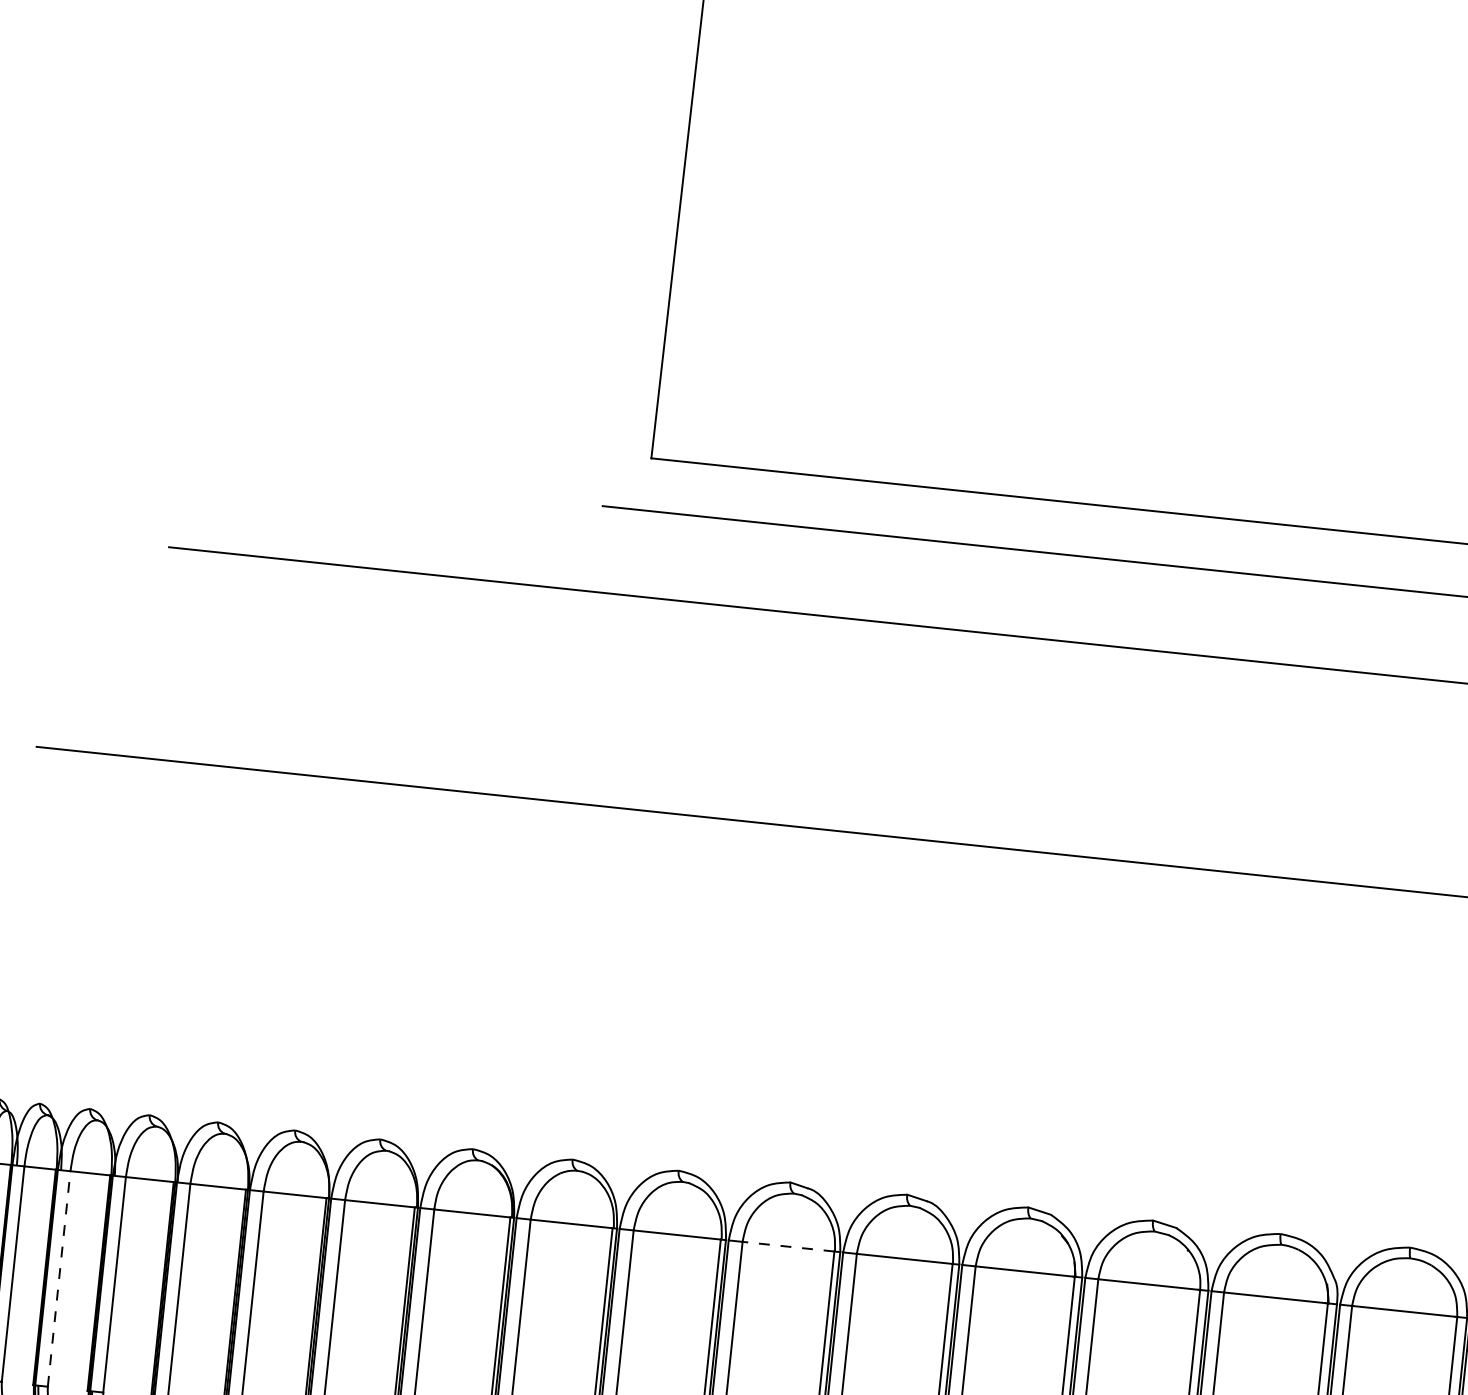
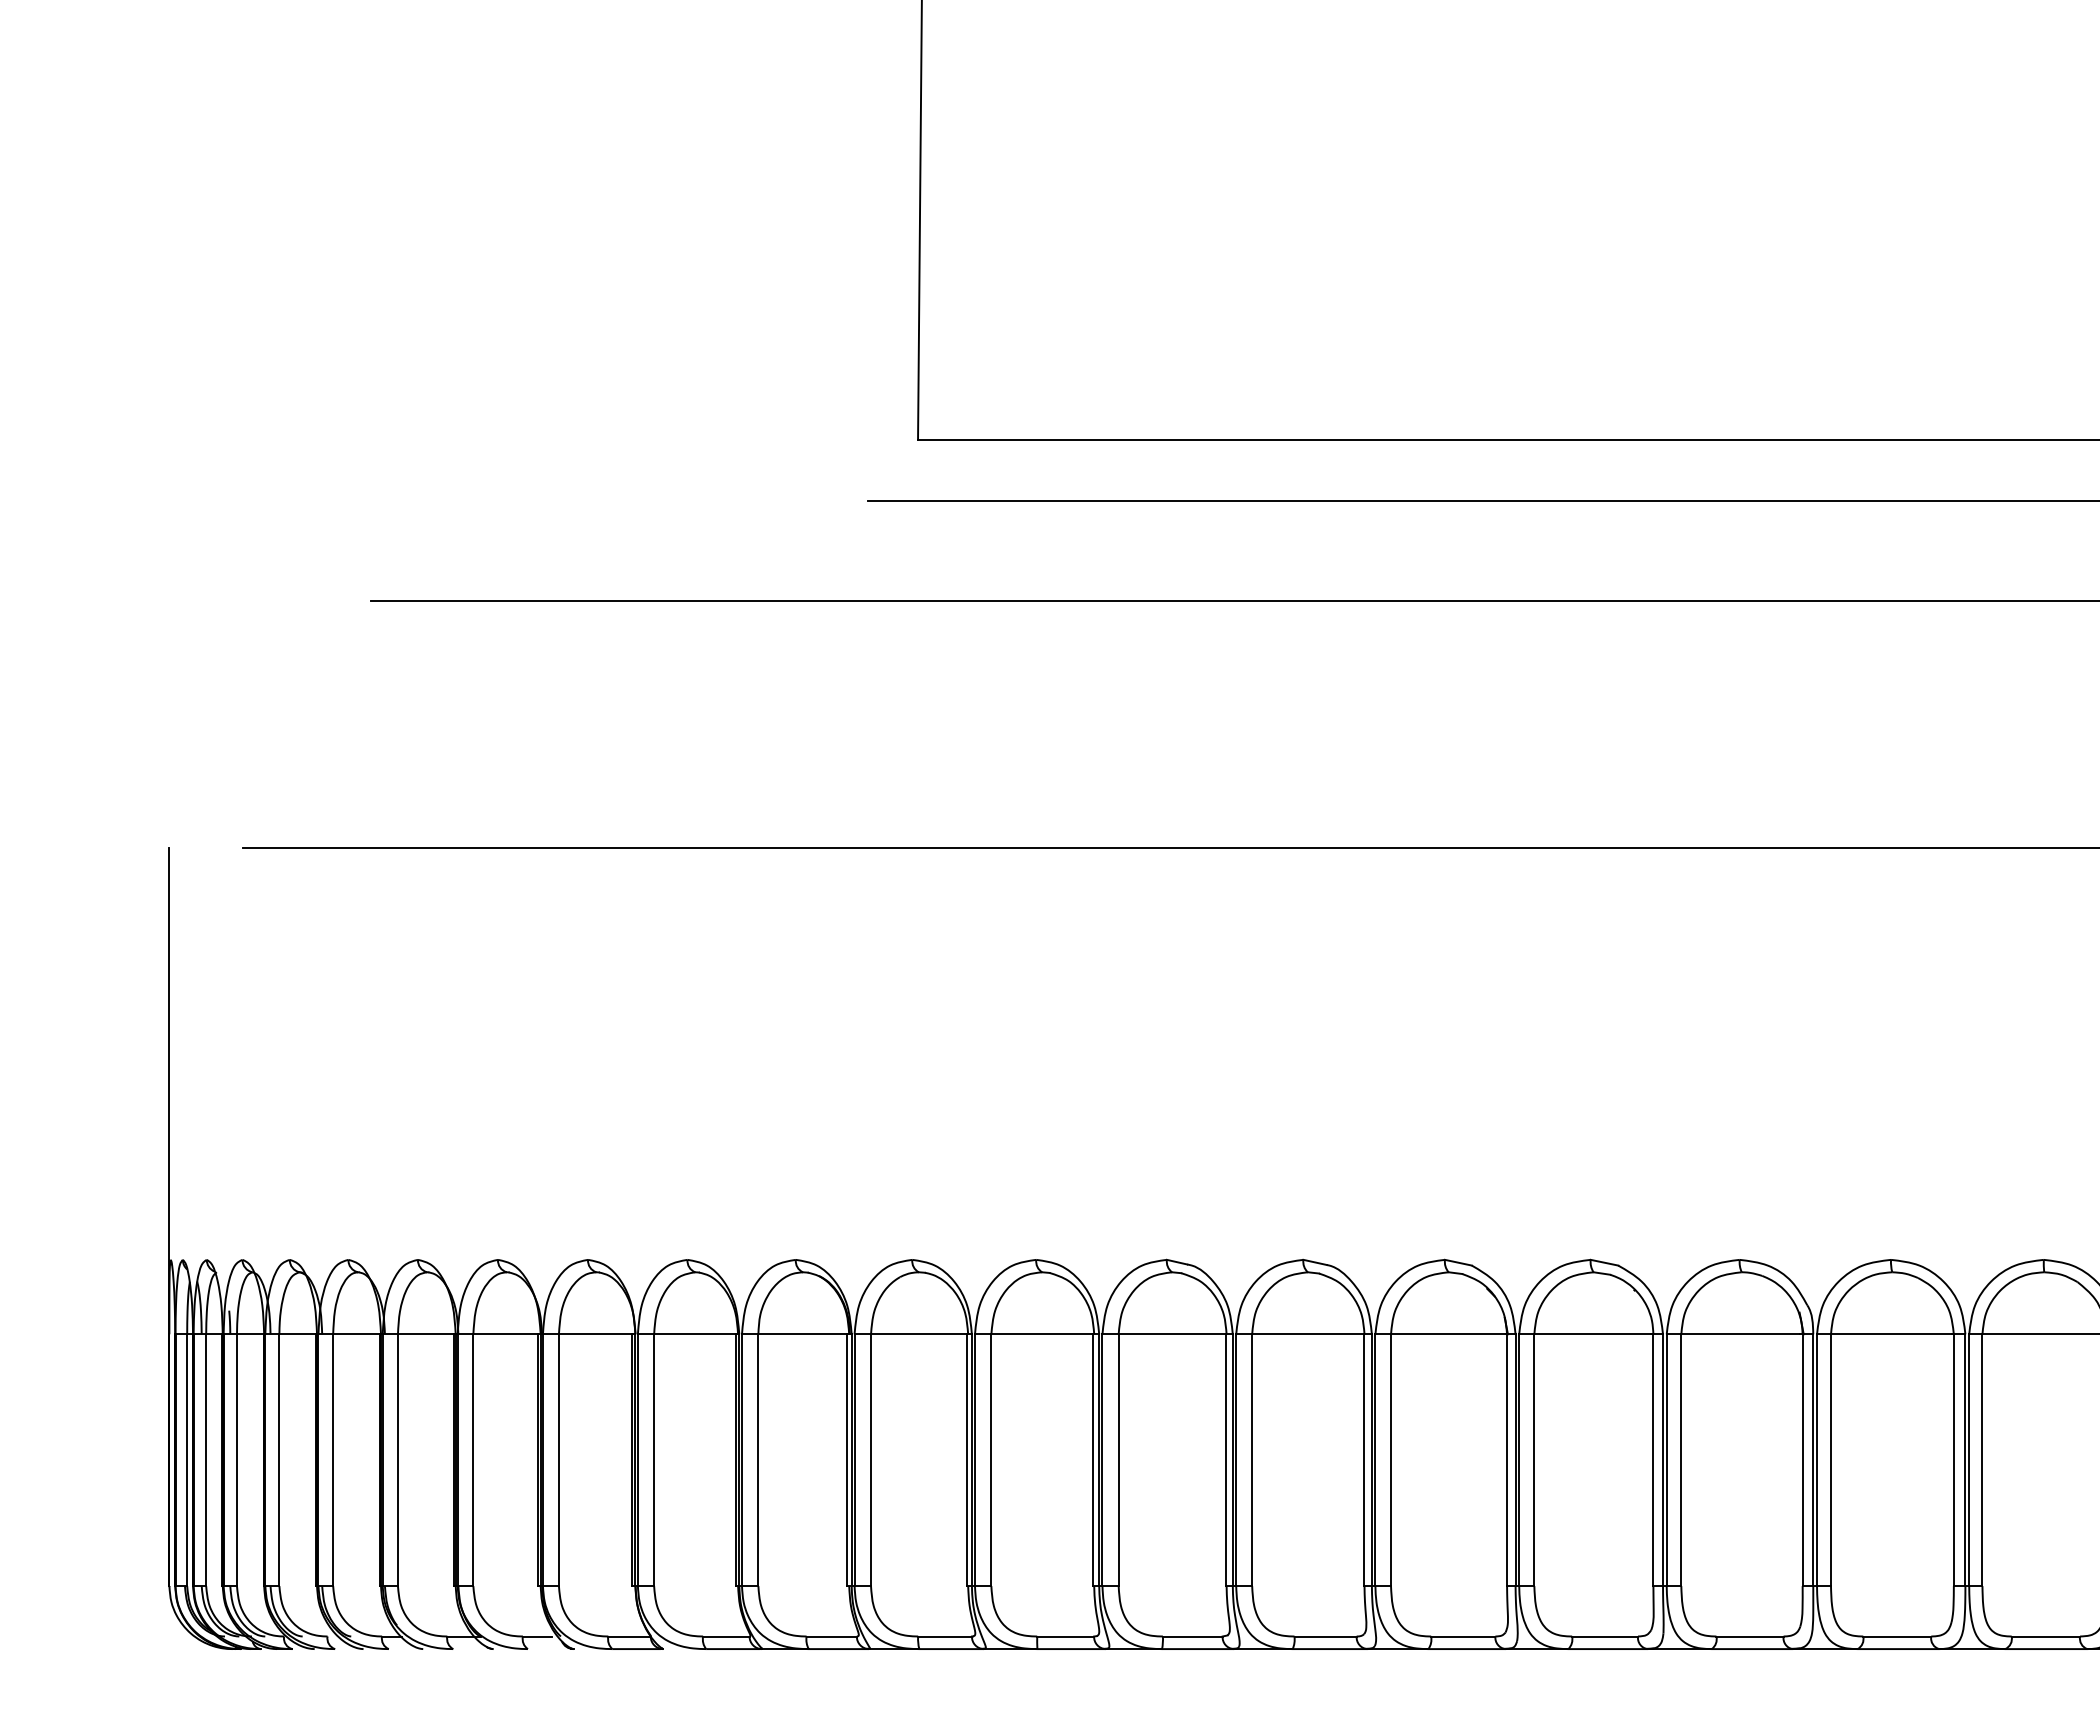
line: (788, 1246) -> (1172, 1334), dashed -> solid
line: (59, 1279) -> (333, 1460), dashed -> solid

